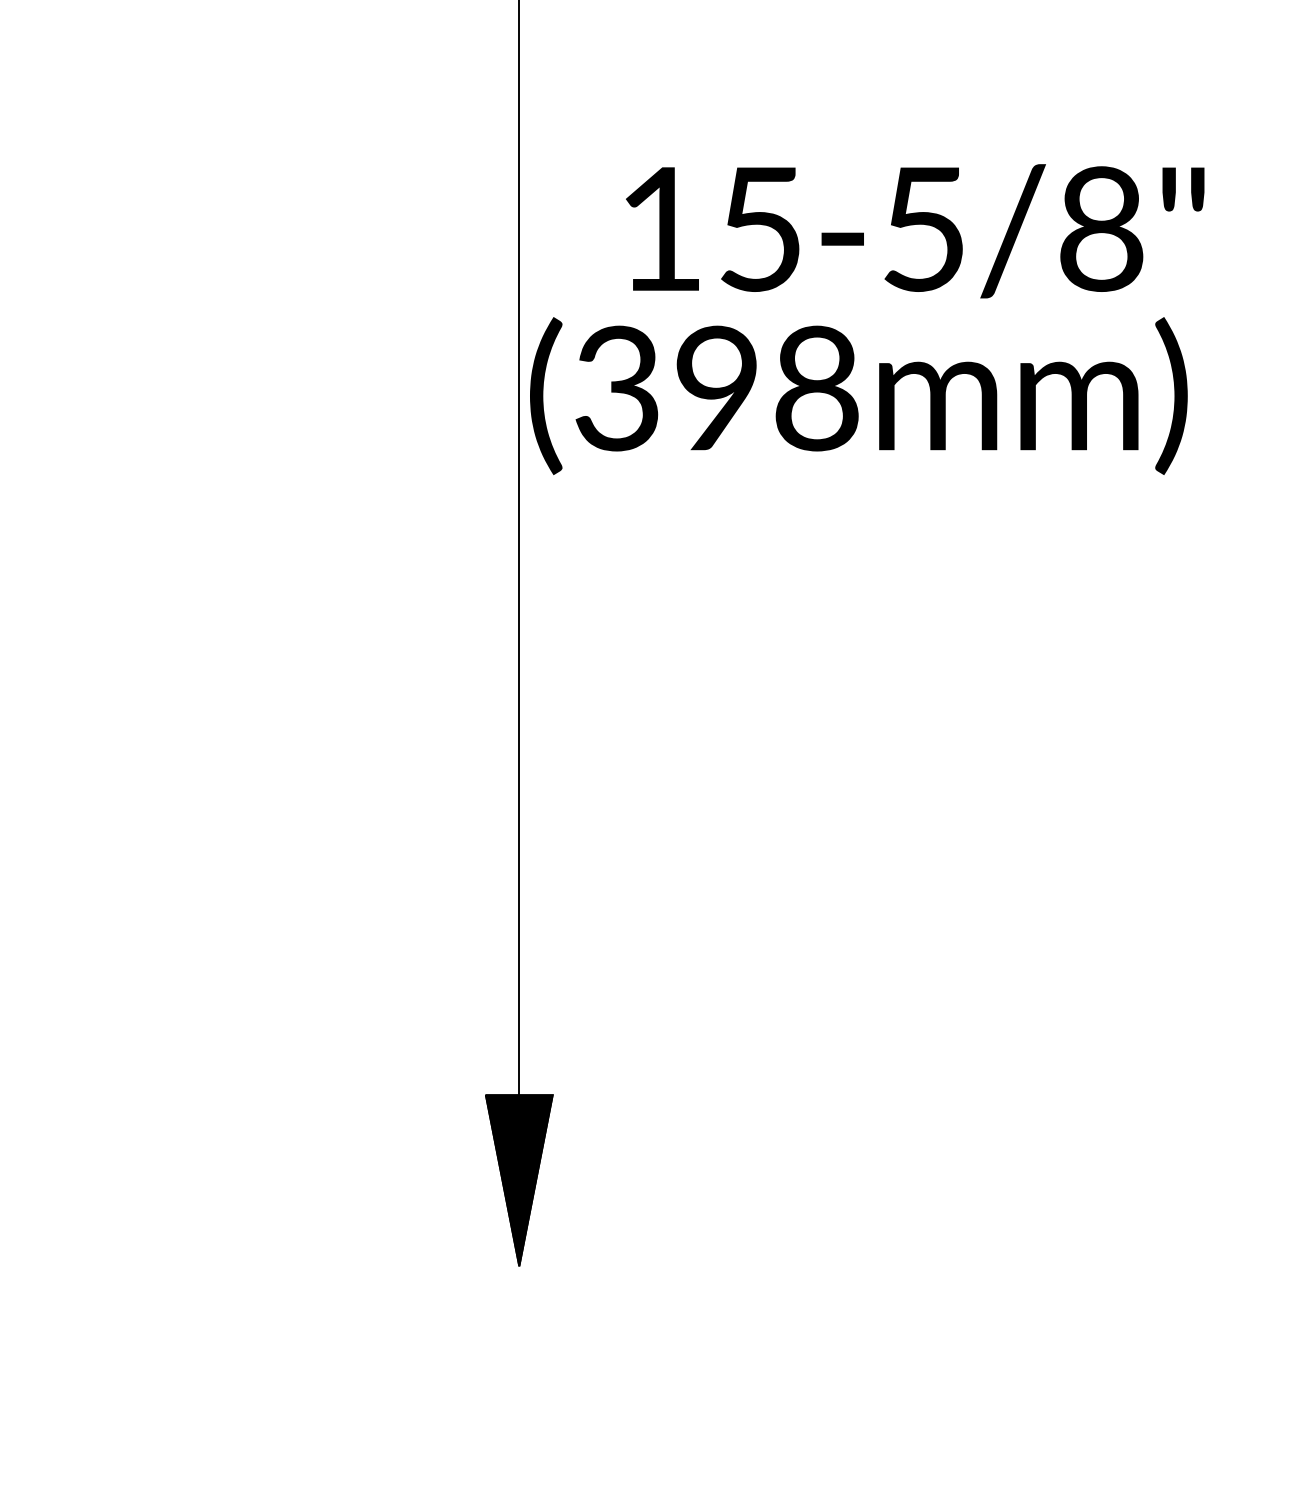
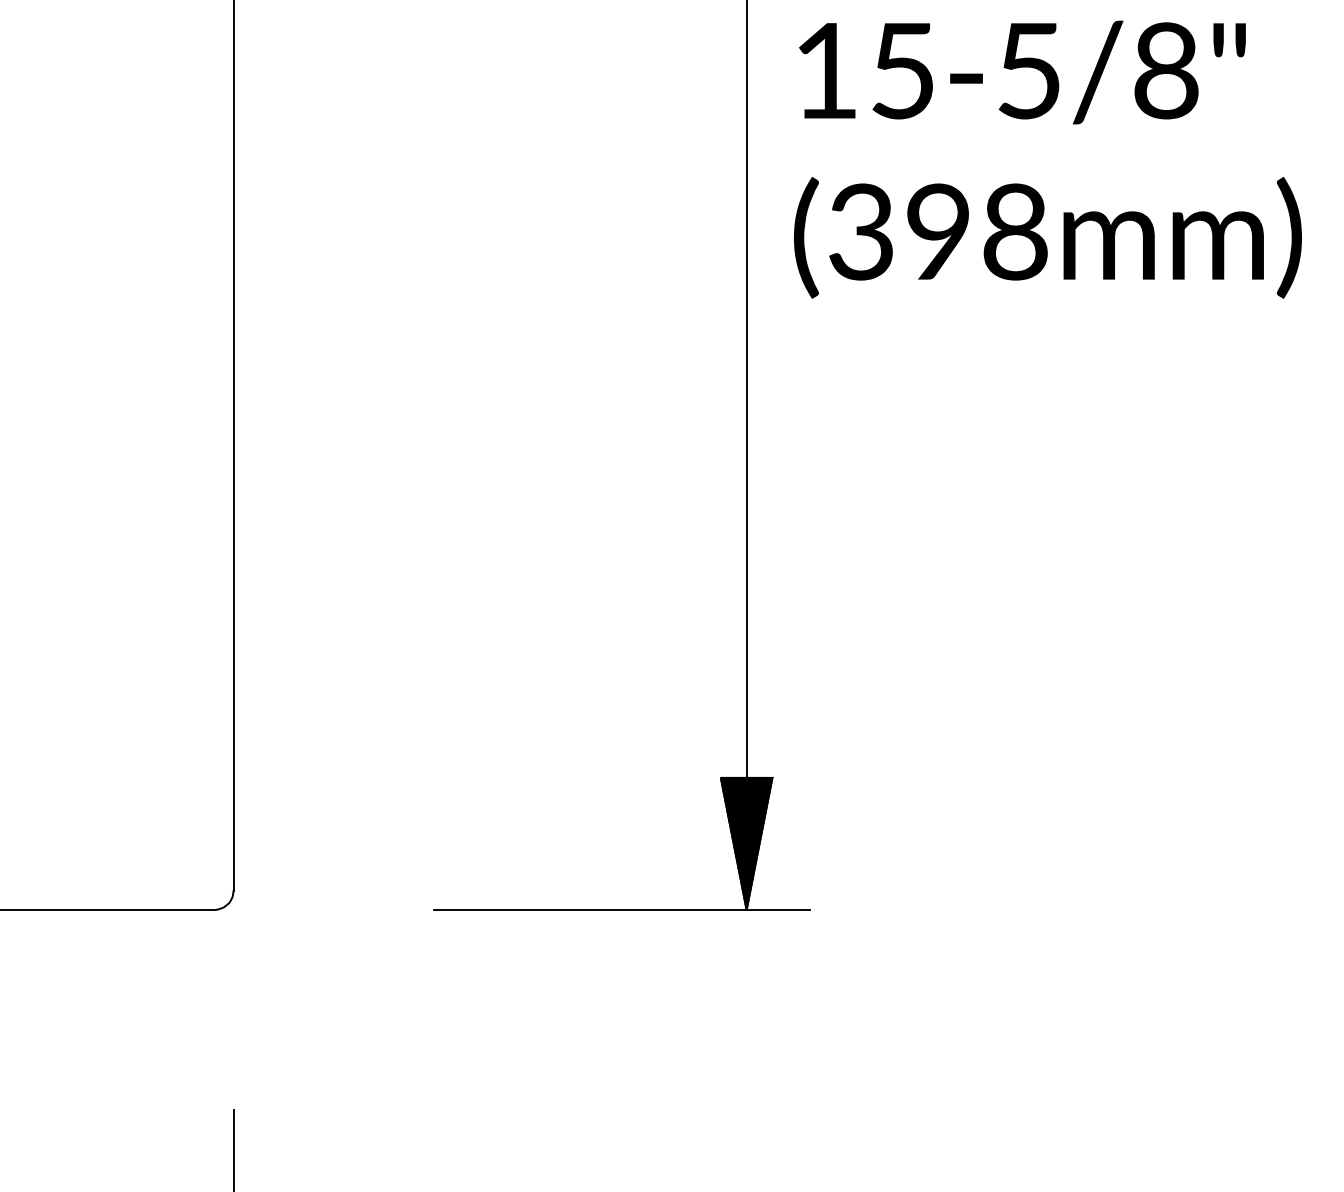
text: (915, 231) -> (1022, 72), moved
text: (858, 395) -> (1047, 237), moved
line: (357, 1266) -> (621, 910), added

